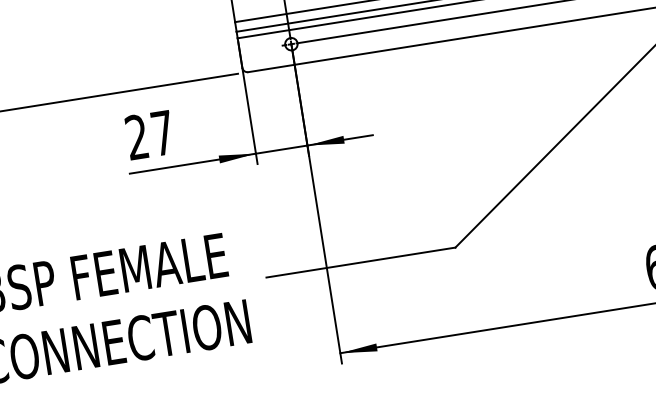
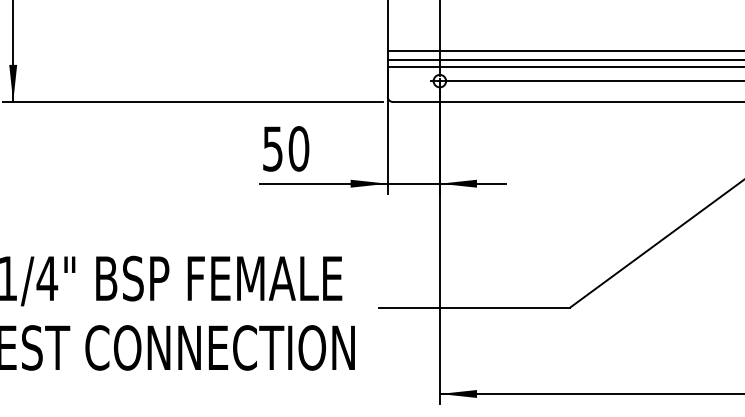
text: (150, 134) -> (286, 148), 27 -> 50

